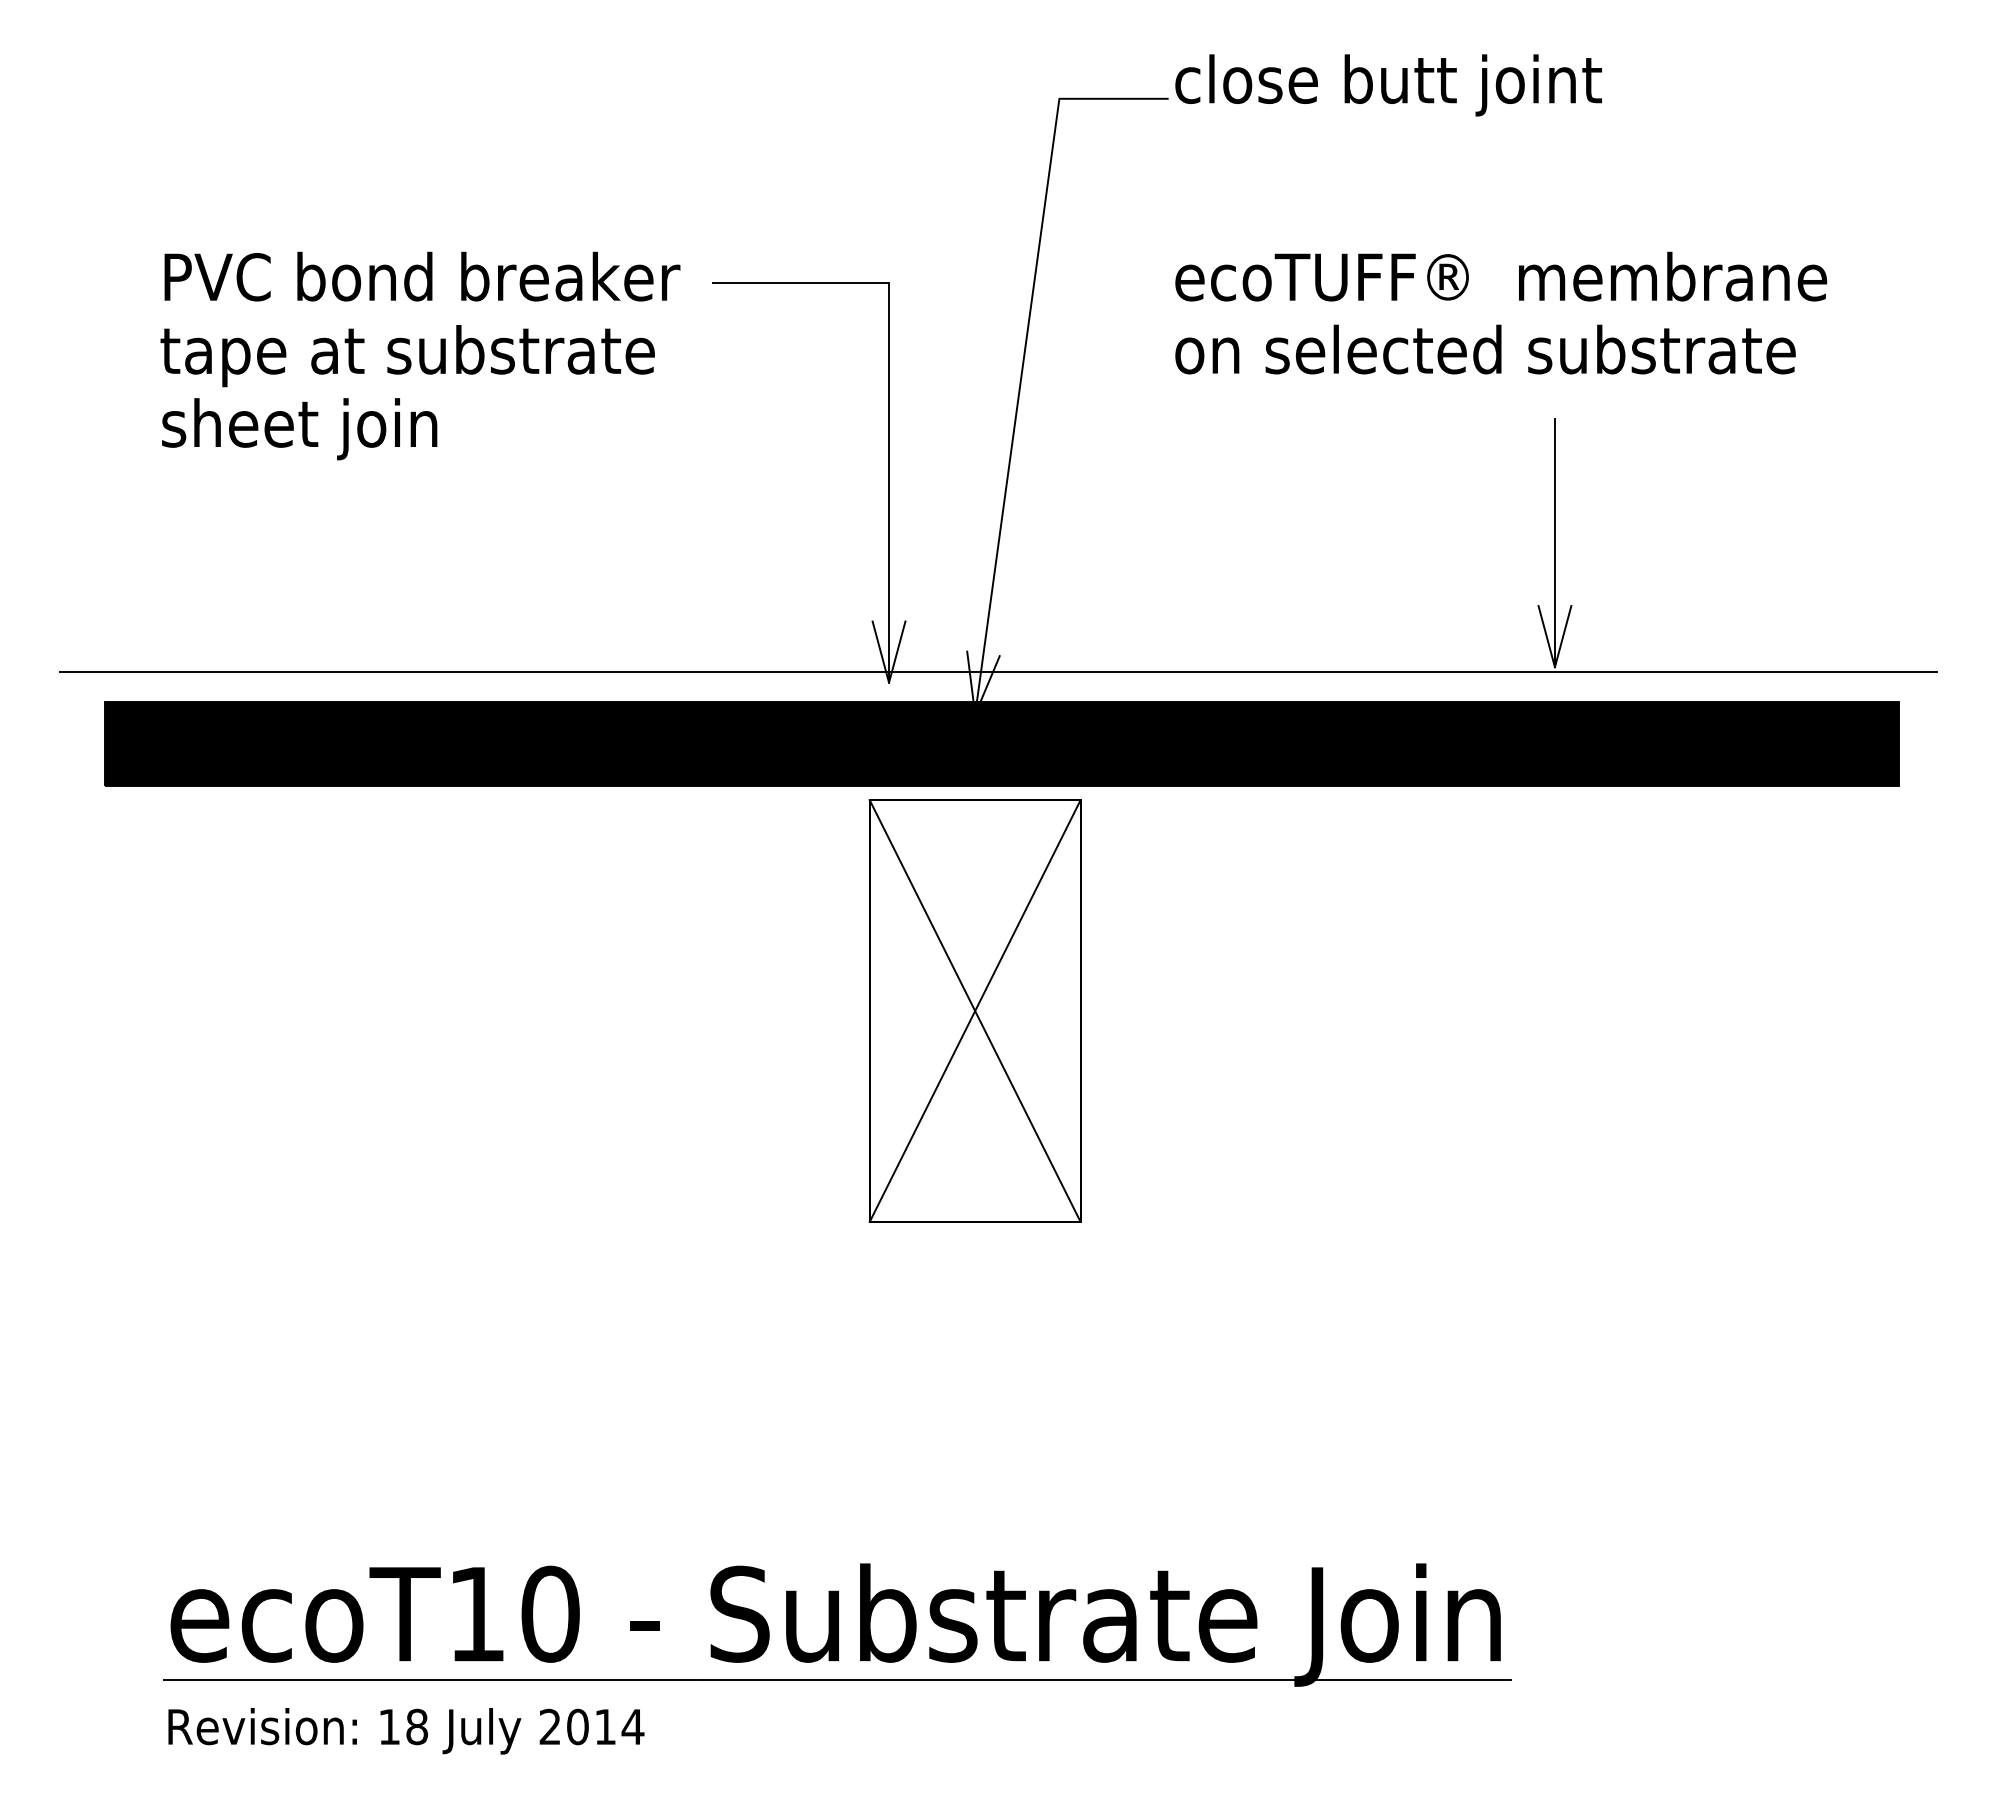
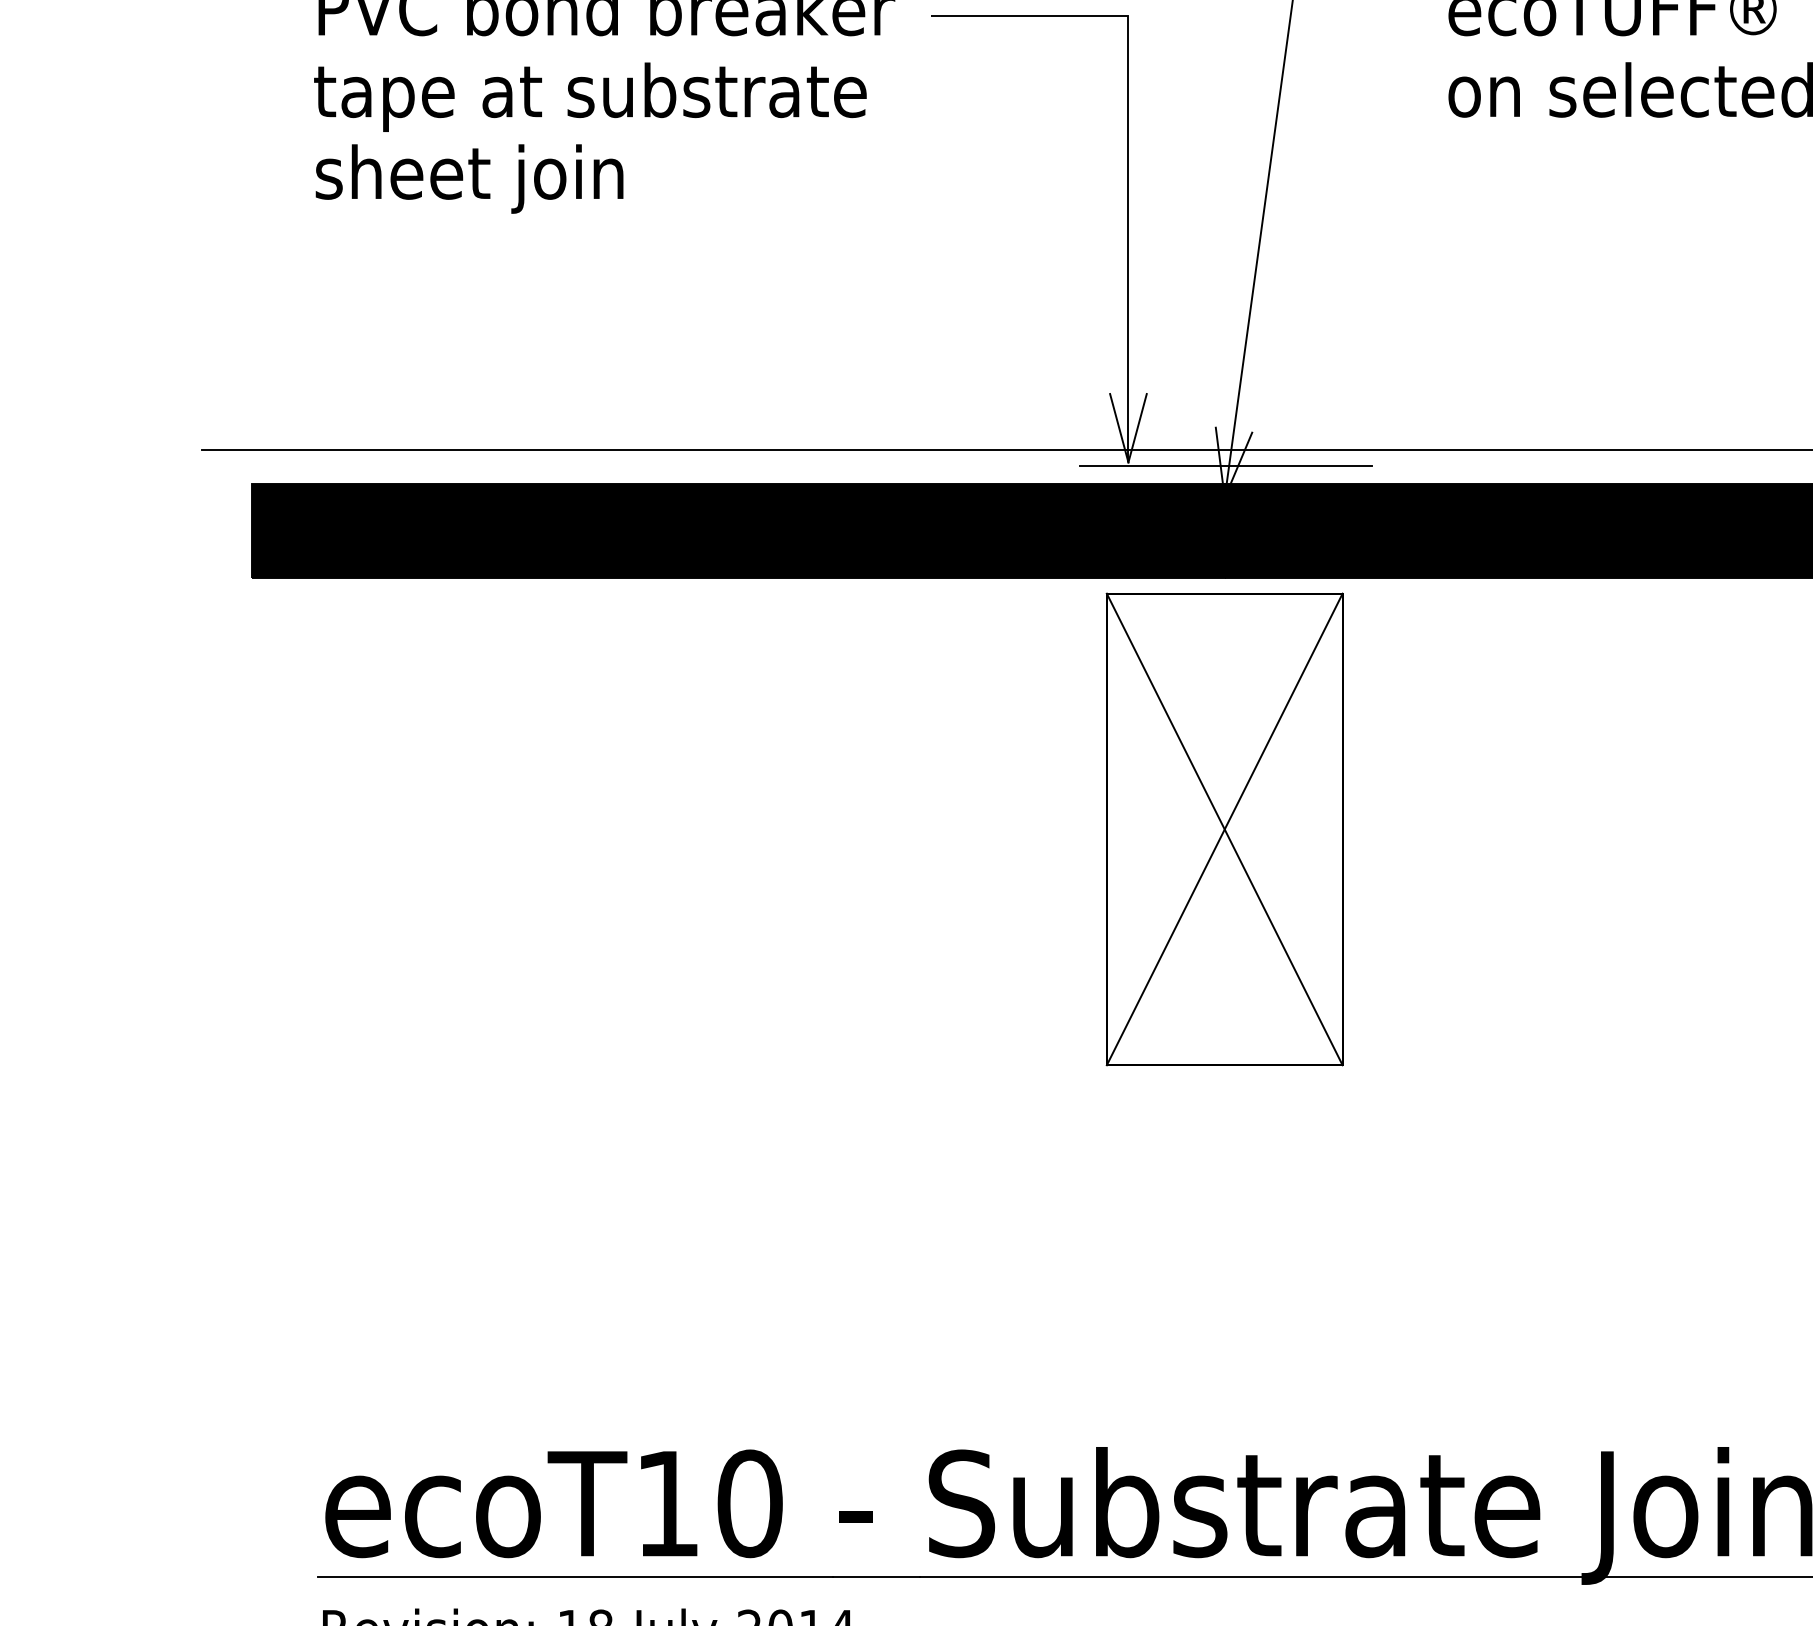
line: (976, 685) -> (1226, 465), added

